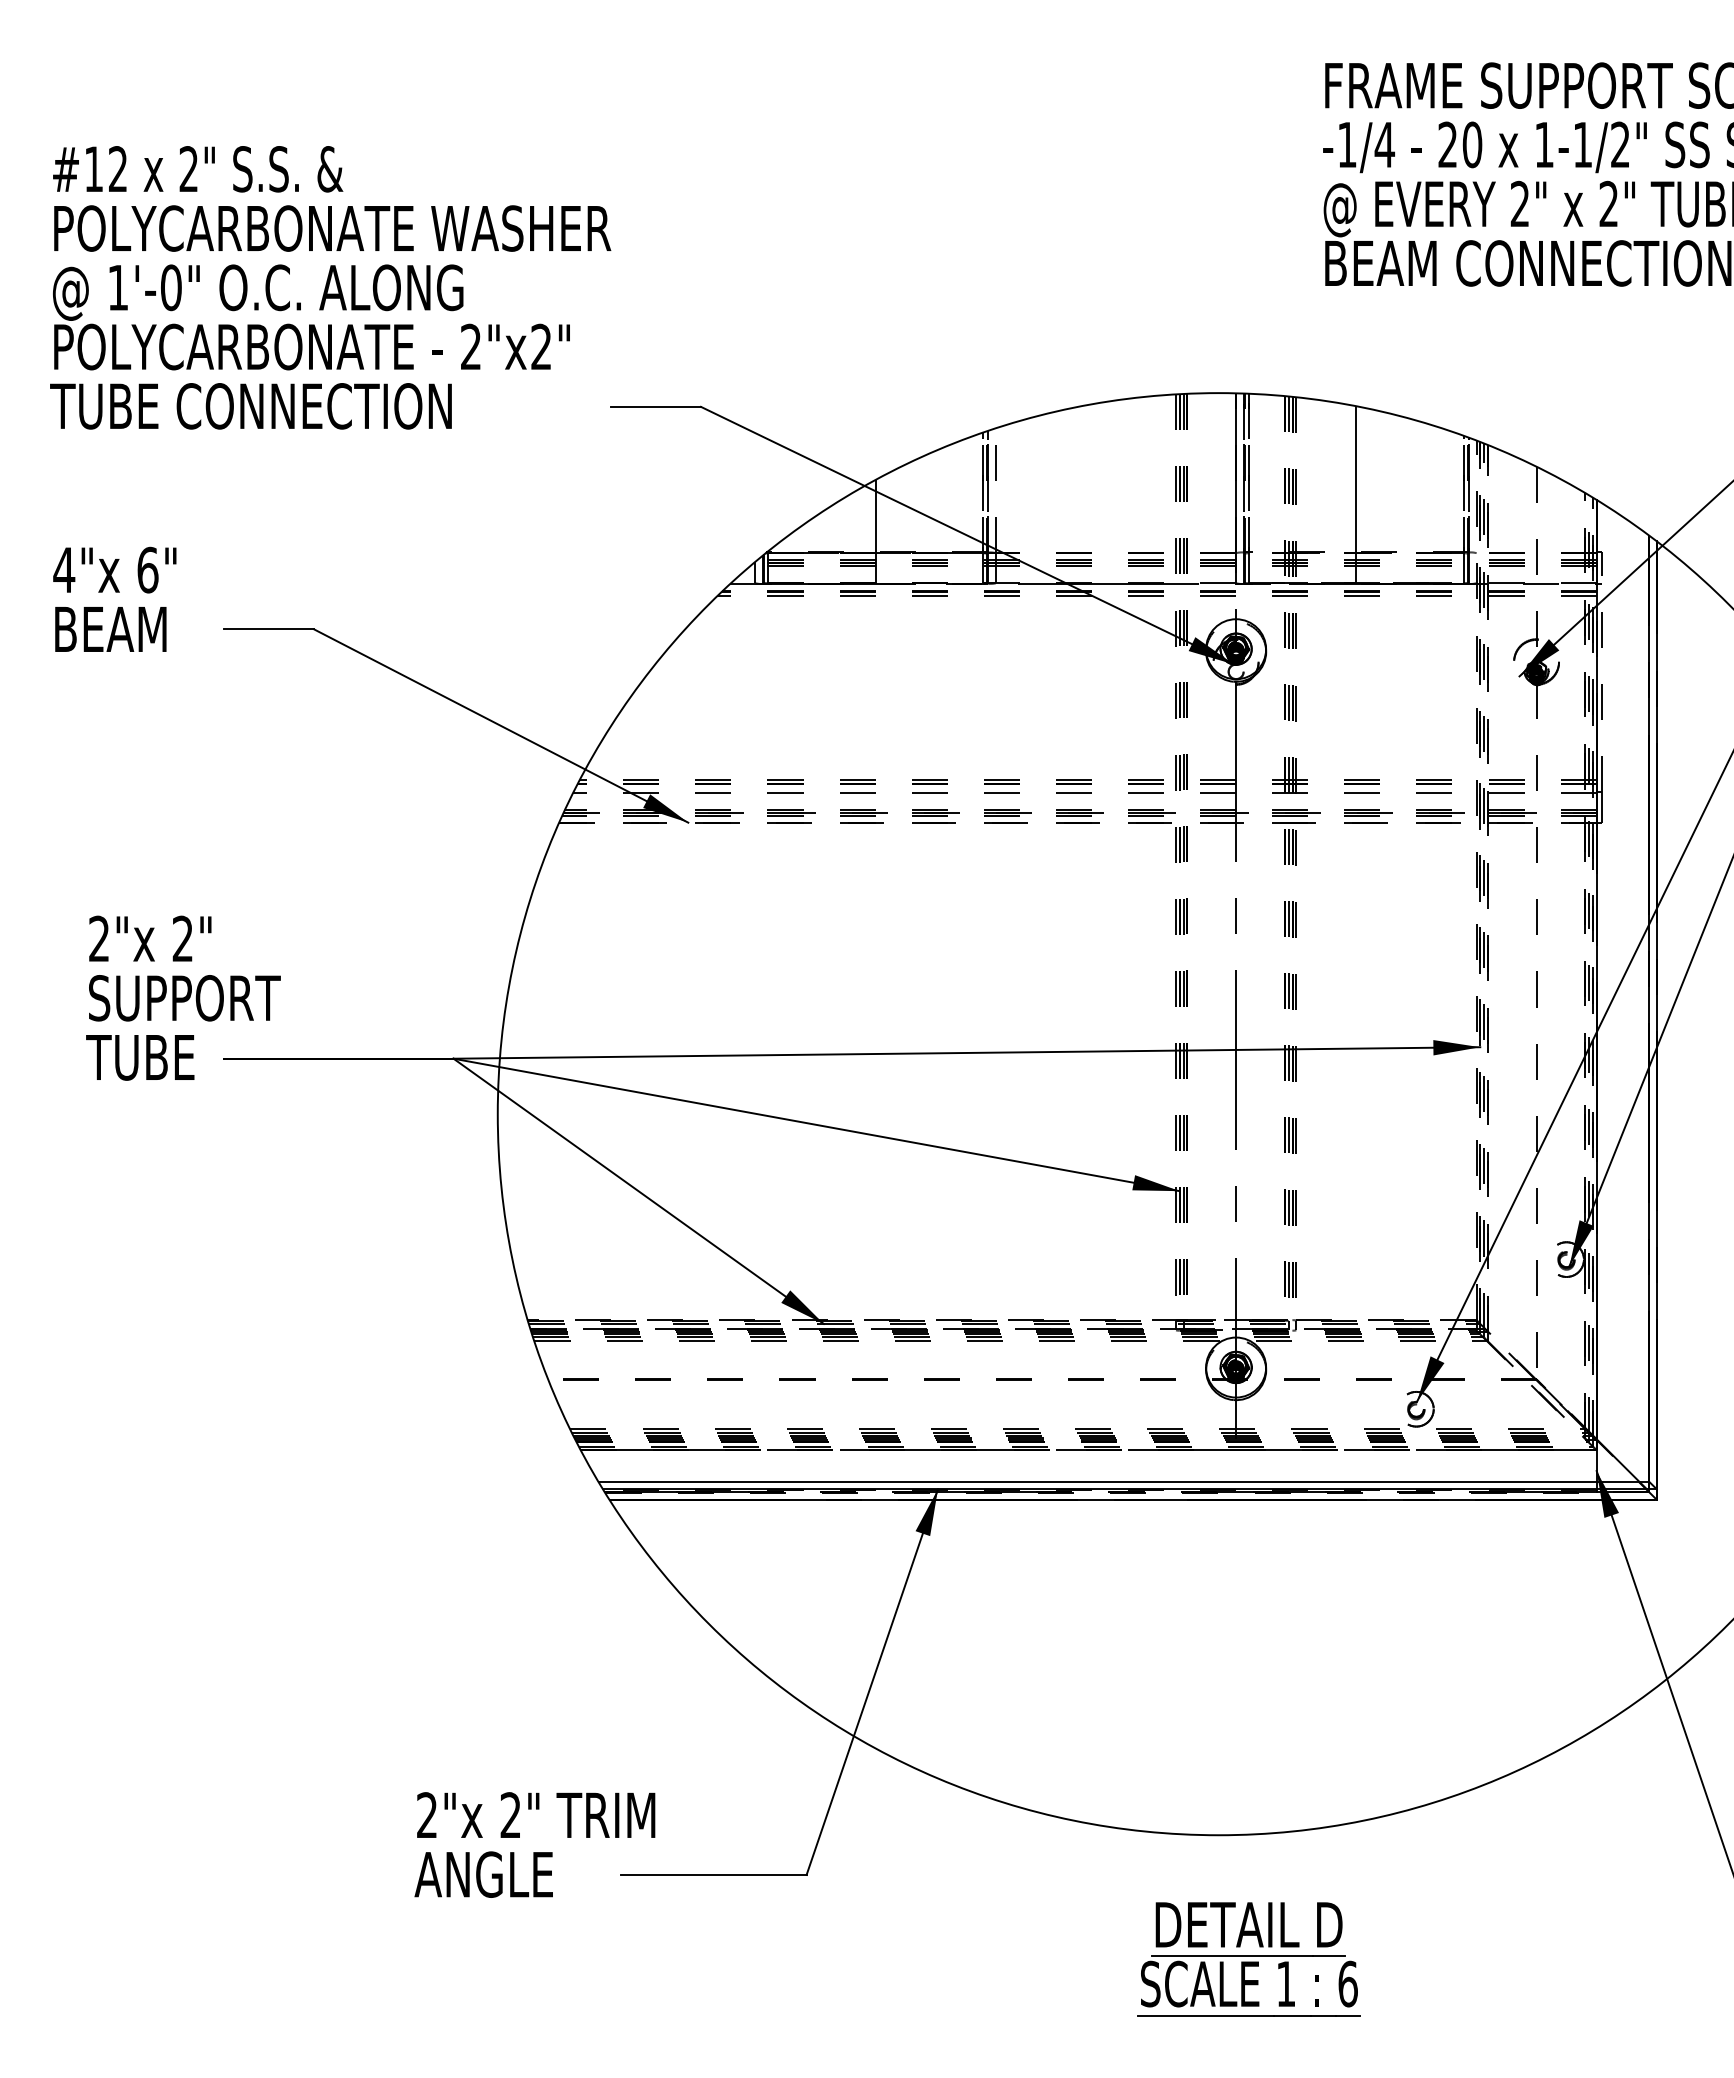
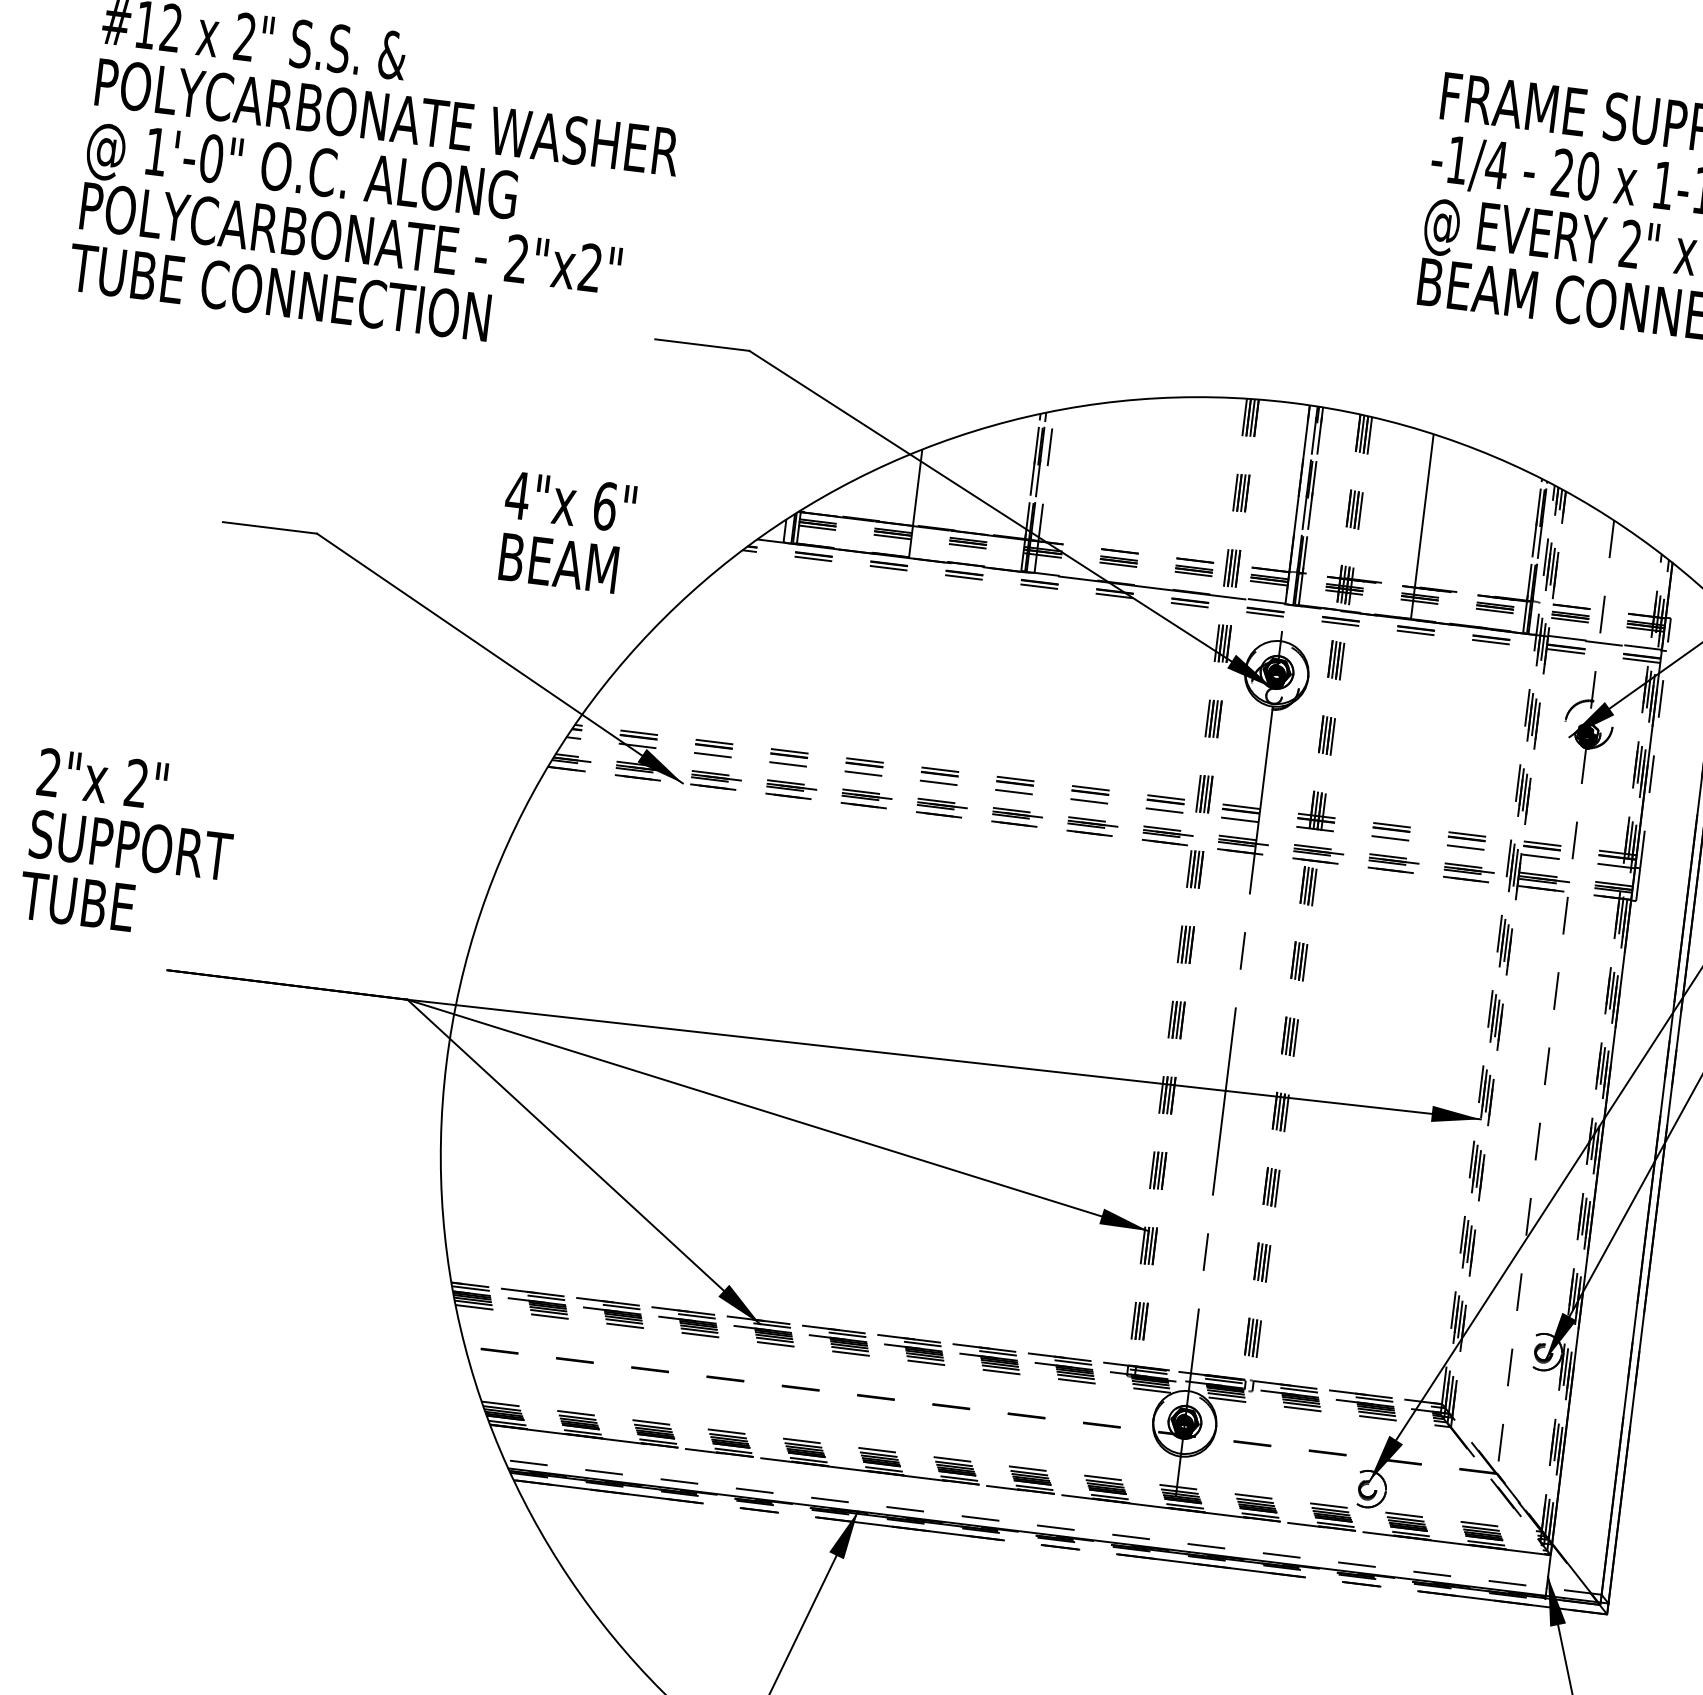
text: (114, 598) -> (566, 531), moved
text: (183, 997) -> (129, 844), moved
line: (1123, 1481) -> (1052, 1527), solid -> dashed
line: (1133, 1499) -> (1060, 1547), solid -> dashed

